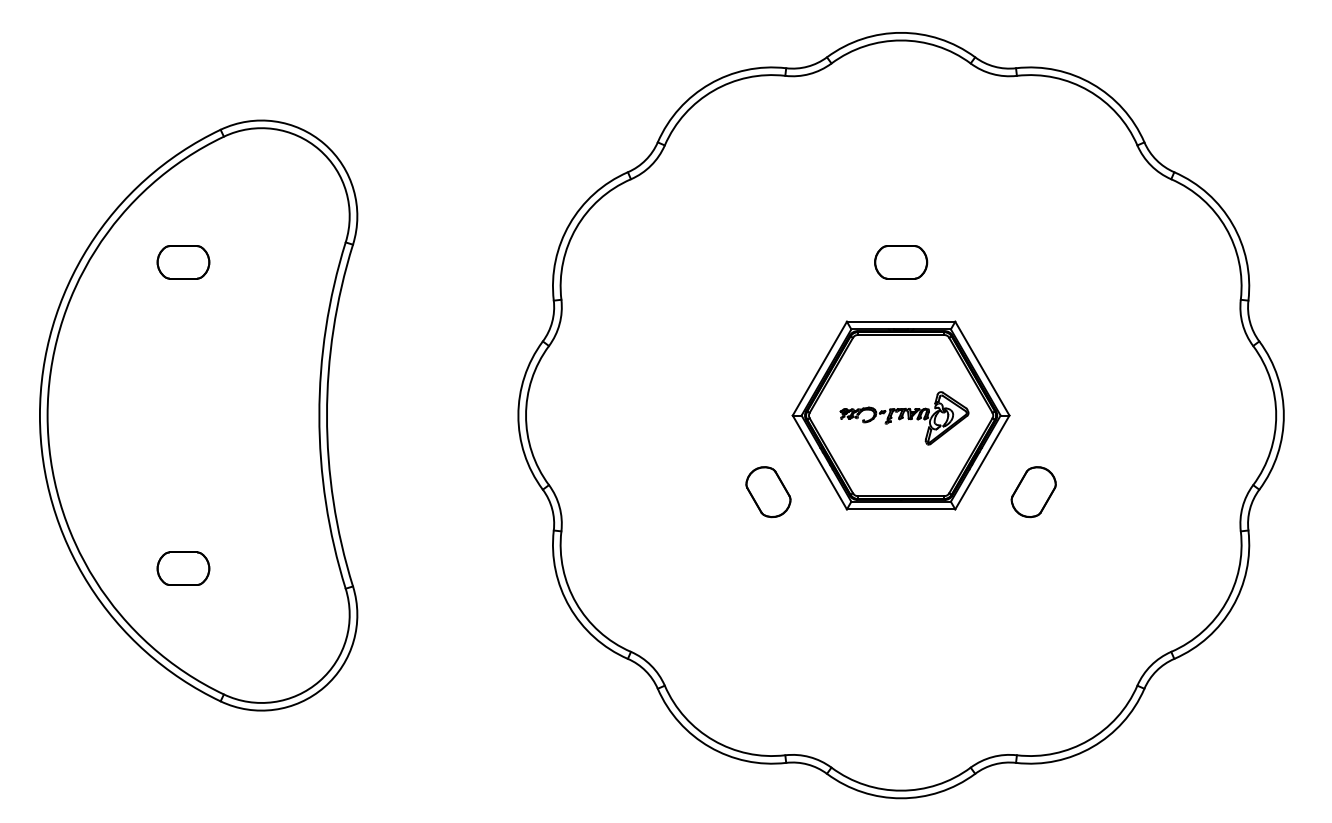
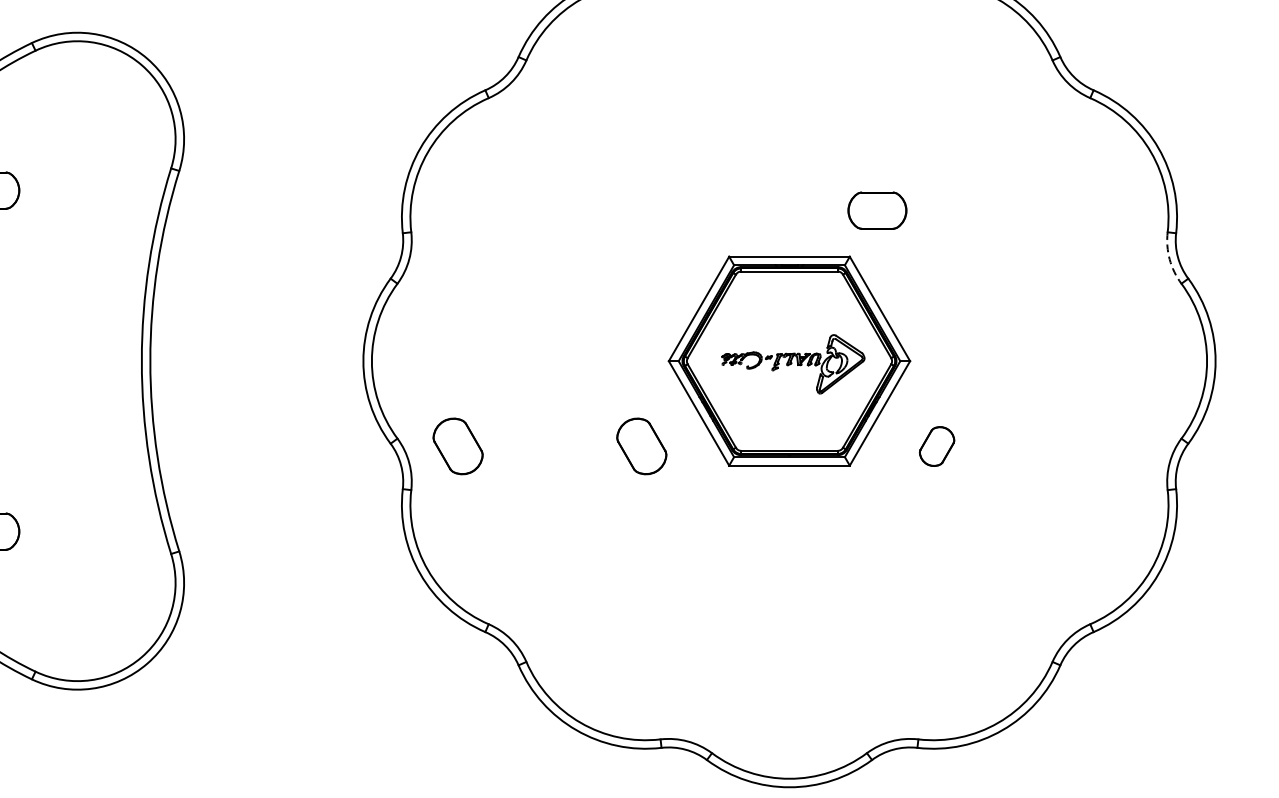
part: (901, 262) -> (877, 210), moved
arc: (1242, 324) -> (1169, 259), solid -> dashed
part: (603, 492) -> (458, 446), added
part: (1033, 492) -> (936, 446), size x0.7

